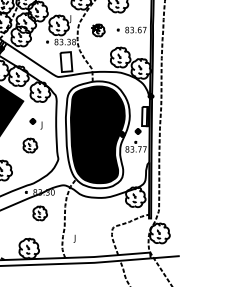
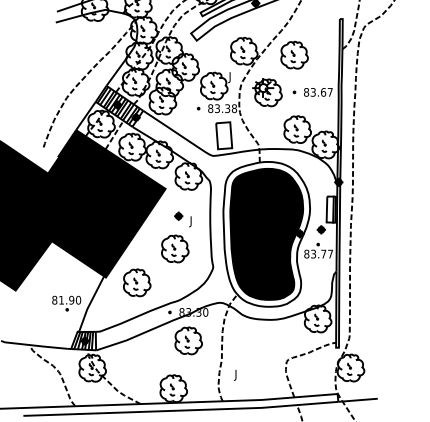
part: (98, 30) -> (267, 92), size x1.67
part: (30, 145) -> (175, 248), size x1.43
part: (40, 213) -> (188, 340), size x1.43

